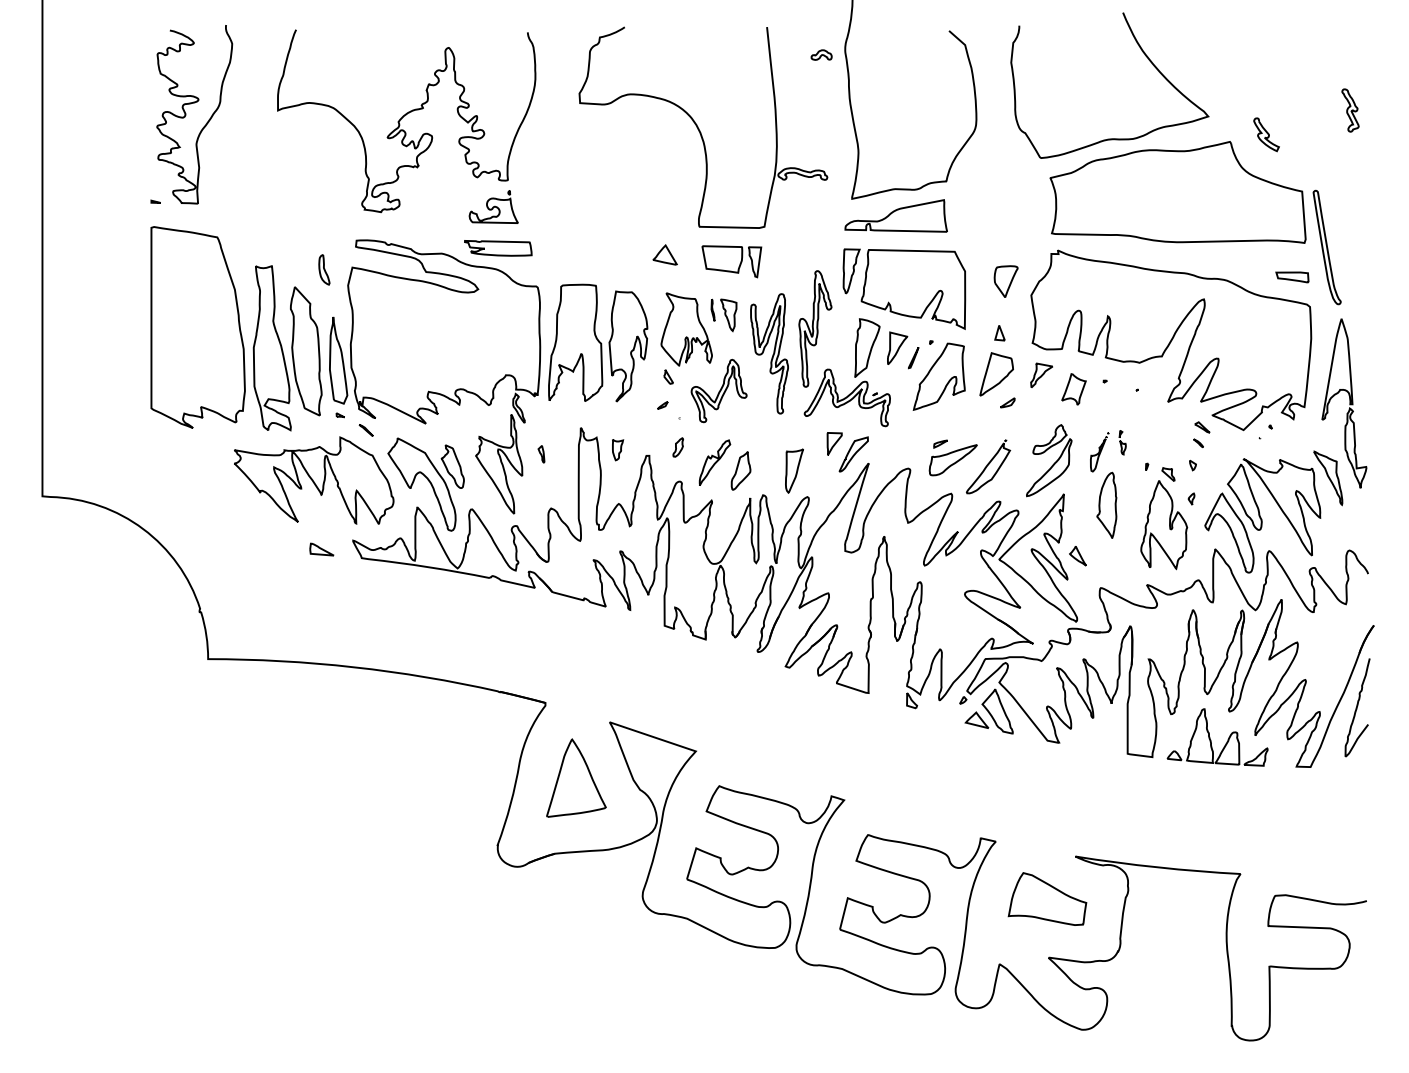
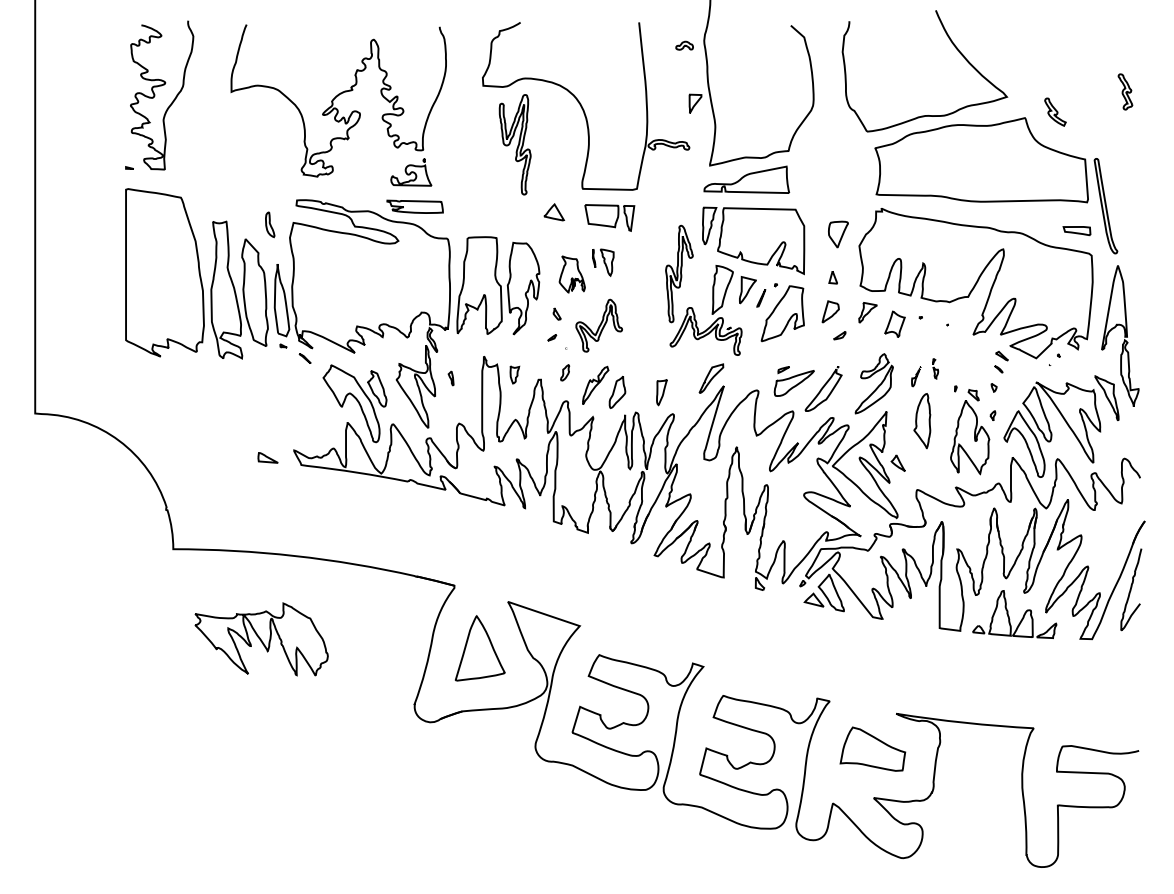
part: (687, 329) -> (572, 274), size x0.6
part: (768, 353) -> (514, 144), moved
part: (996, 373) -> (830, 311), size x0.6
part: (834, 443) -> (695, 103), moved
part: (1099, 451) -> (916, 376), size x0.6
part: (793, 471) -> (661, 392), size x0.7
part: (313, 480) -> (261, 639), moved

